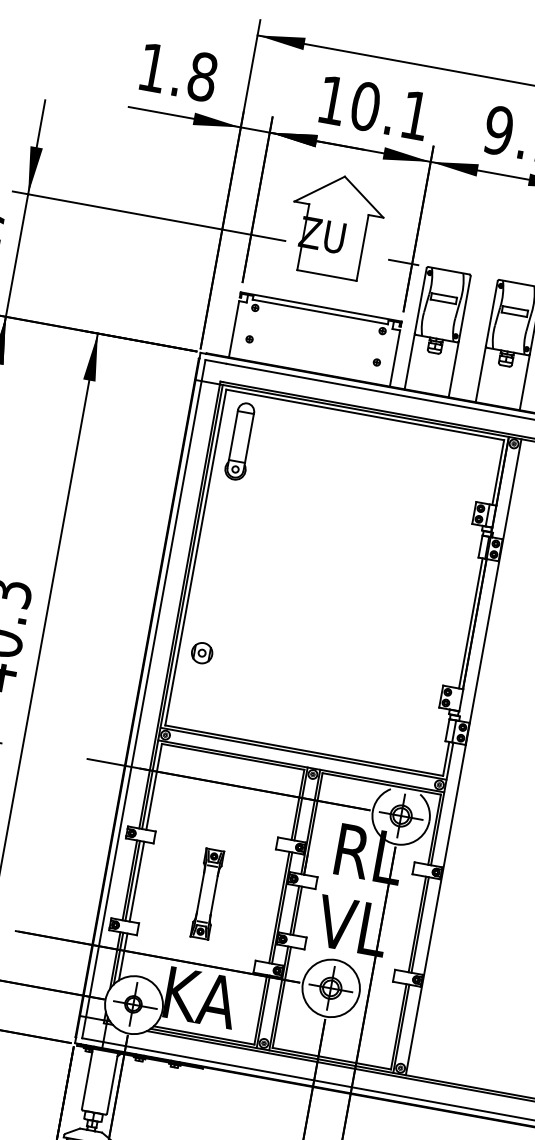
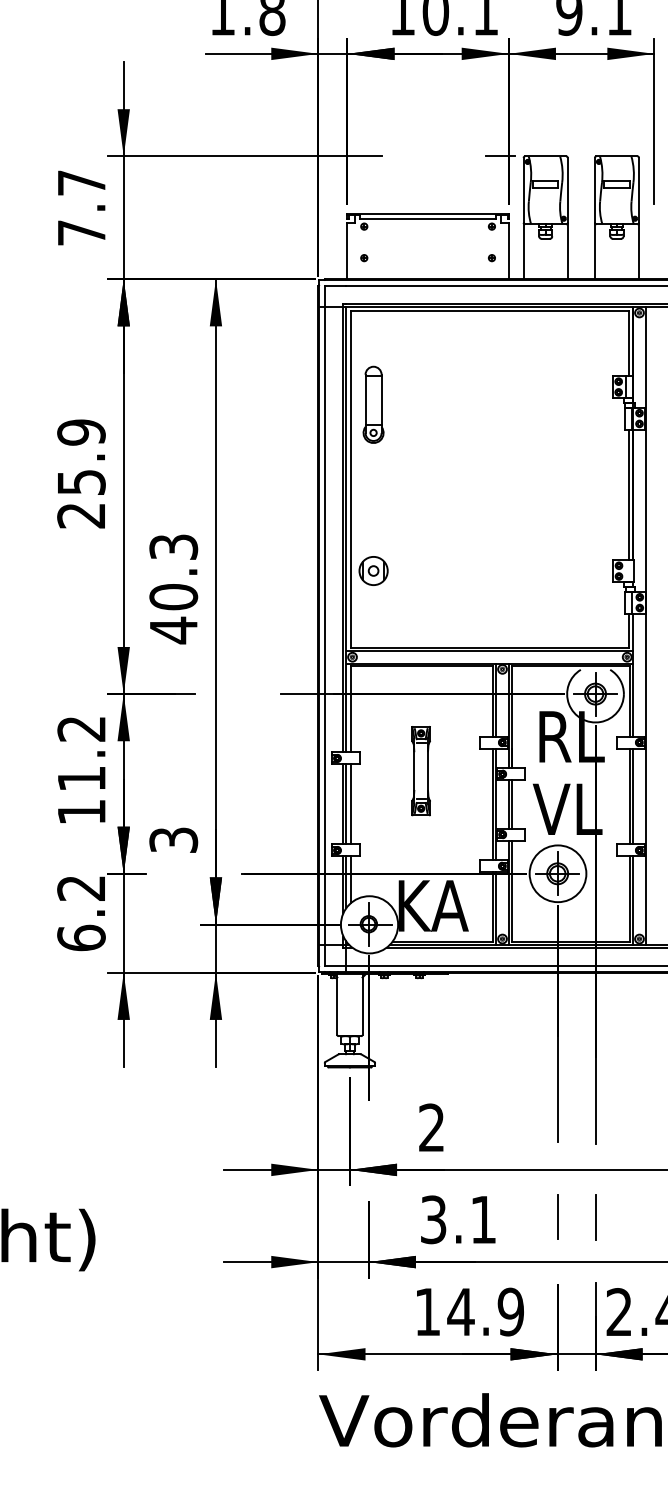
part: (335, 225) -> (427, 132), removed
part: (240, 441) -> (373, 404), moved
part: (202, 653) -> (373, 571), size x1.4
part: (206, 894) -> (420, 771), moved

